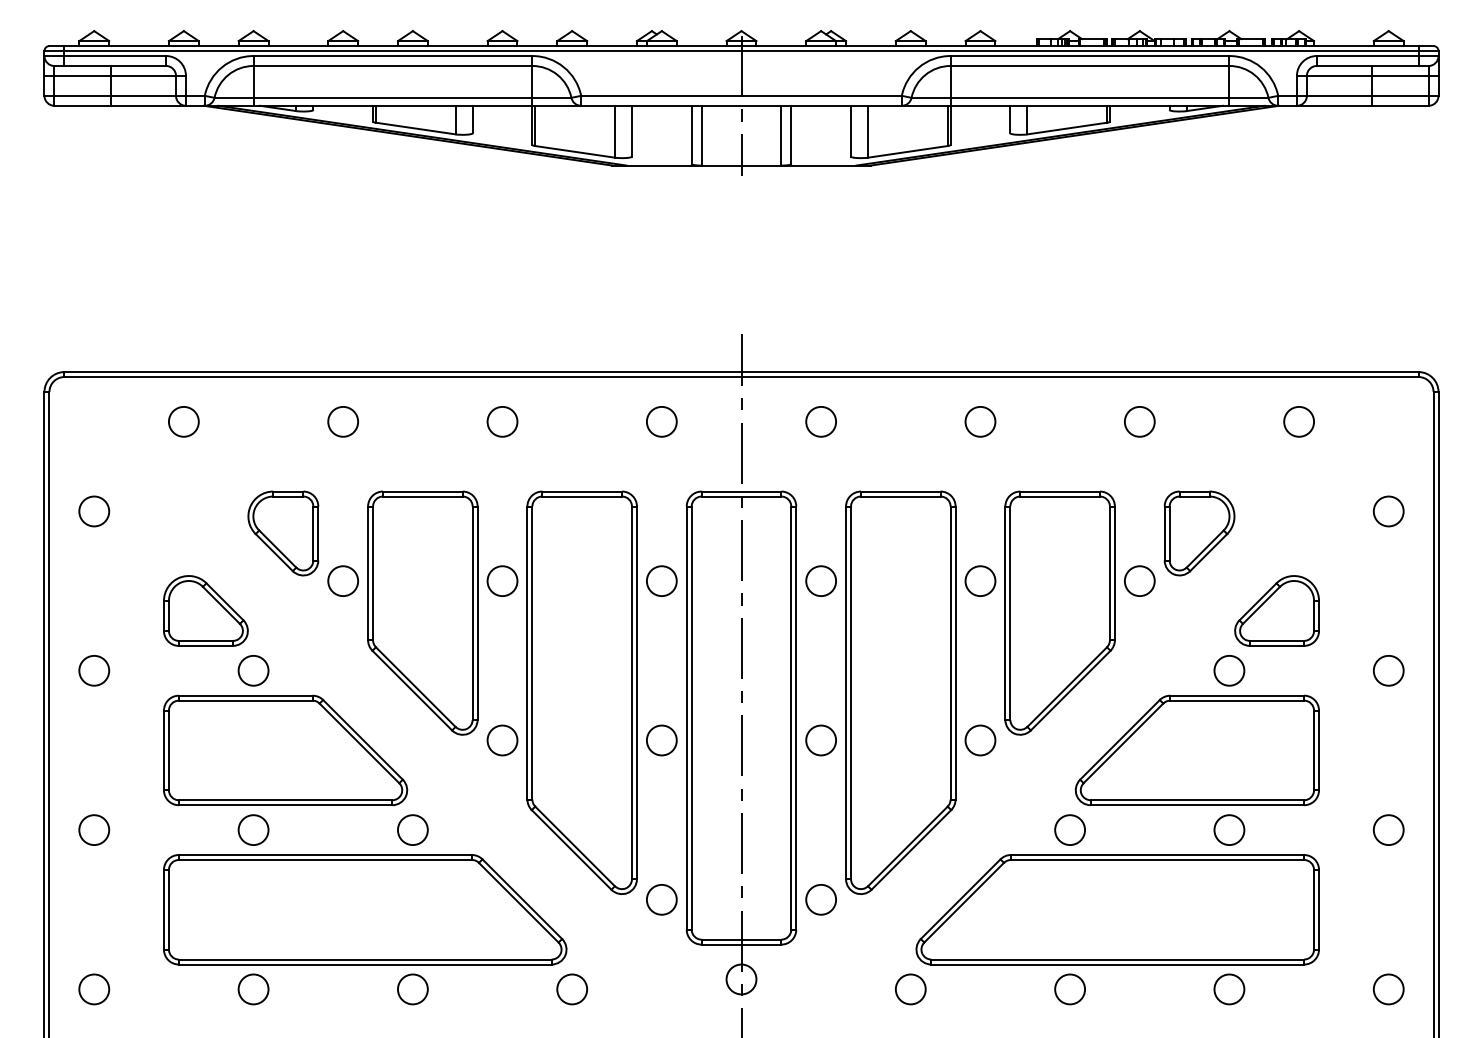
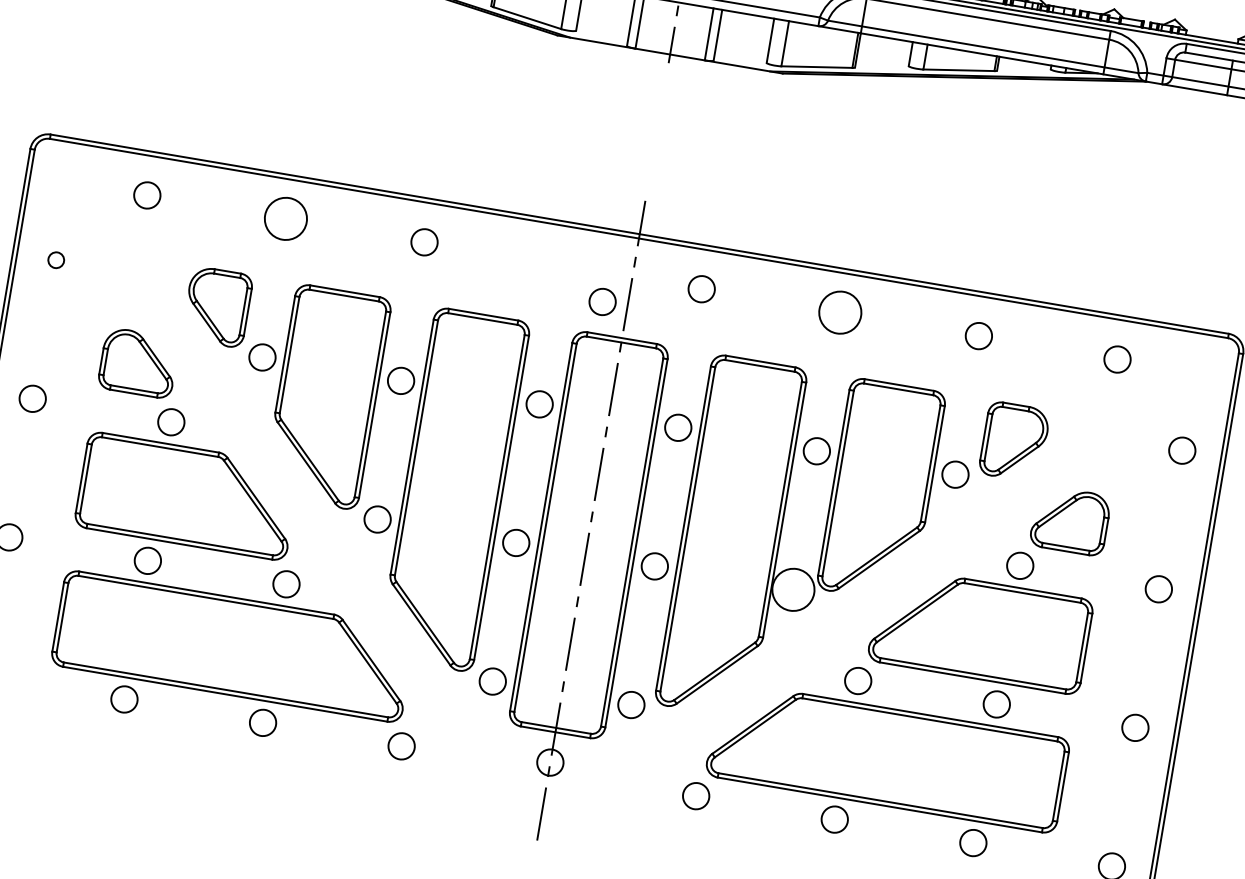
circle: (343, 421) -> (286, 218), size x1.6
circle: (661, 421) -> (602, 301), moved
circle: (980, 421) -> (840, 312), size x1.6
circle: (94, 511) -> (56, 260), size x0.6
circle: (980, 740) -> (793, 589), size x1.6

